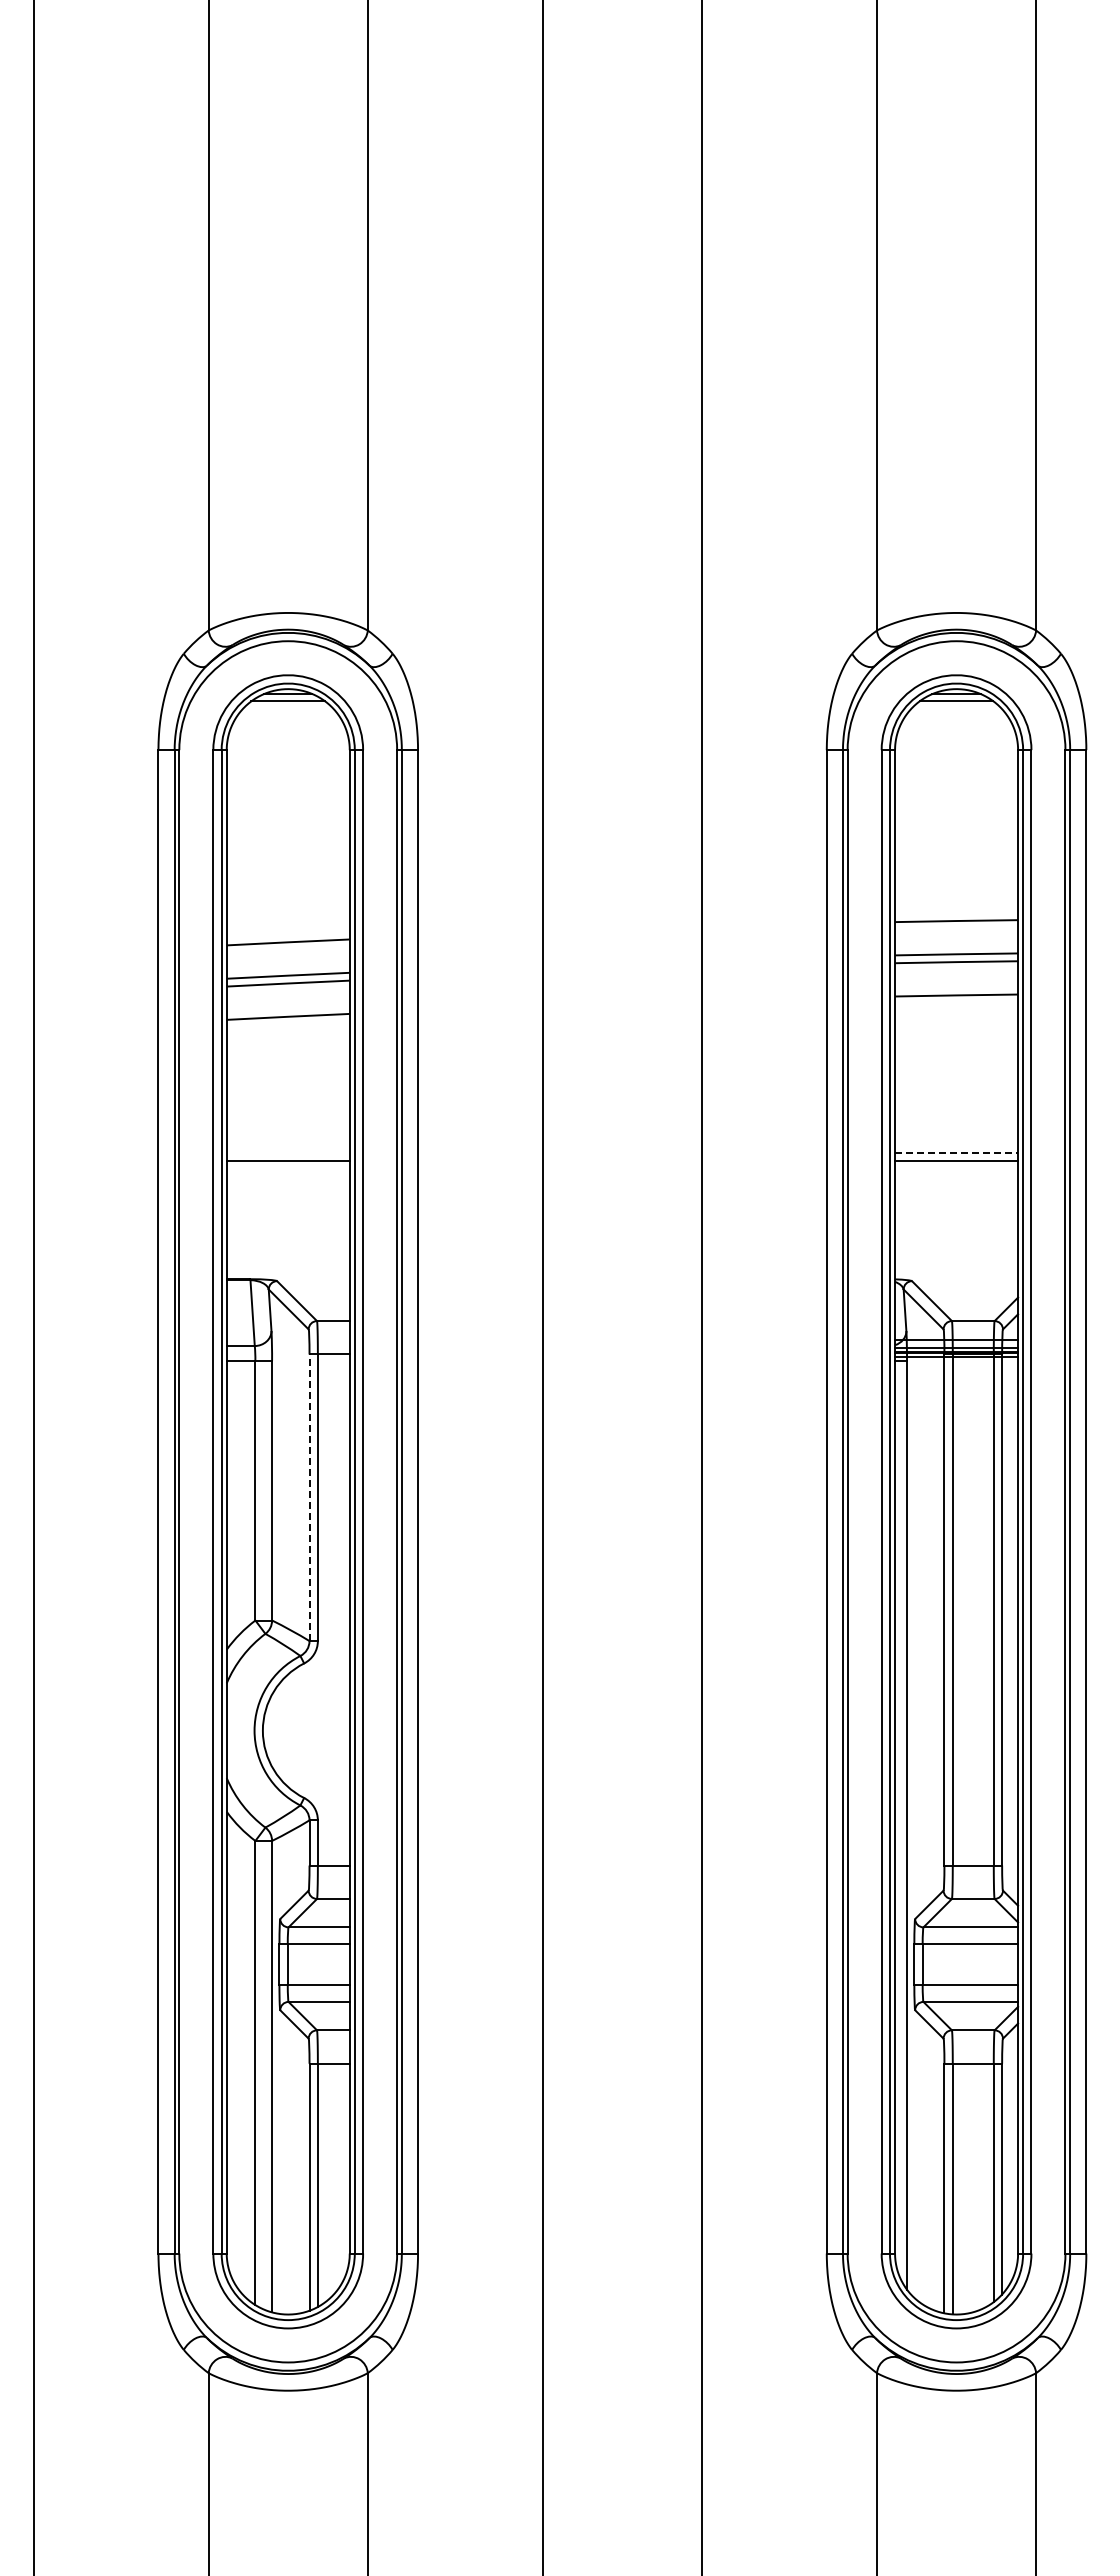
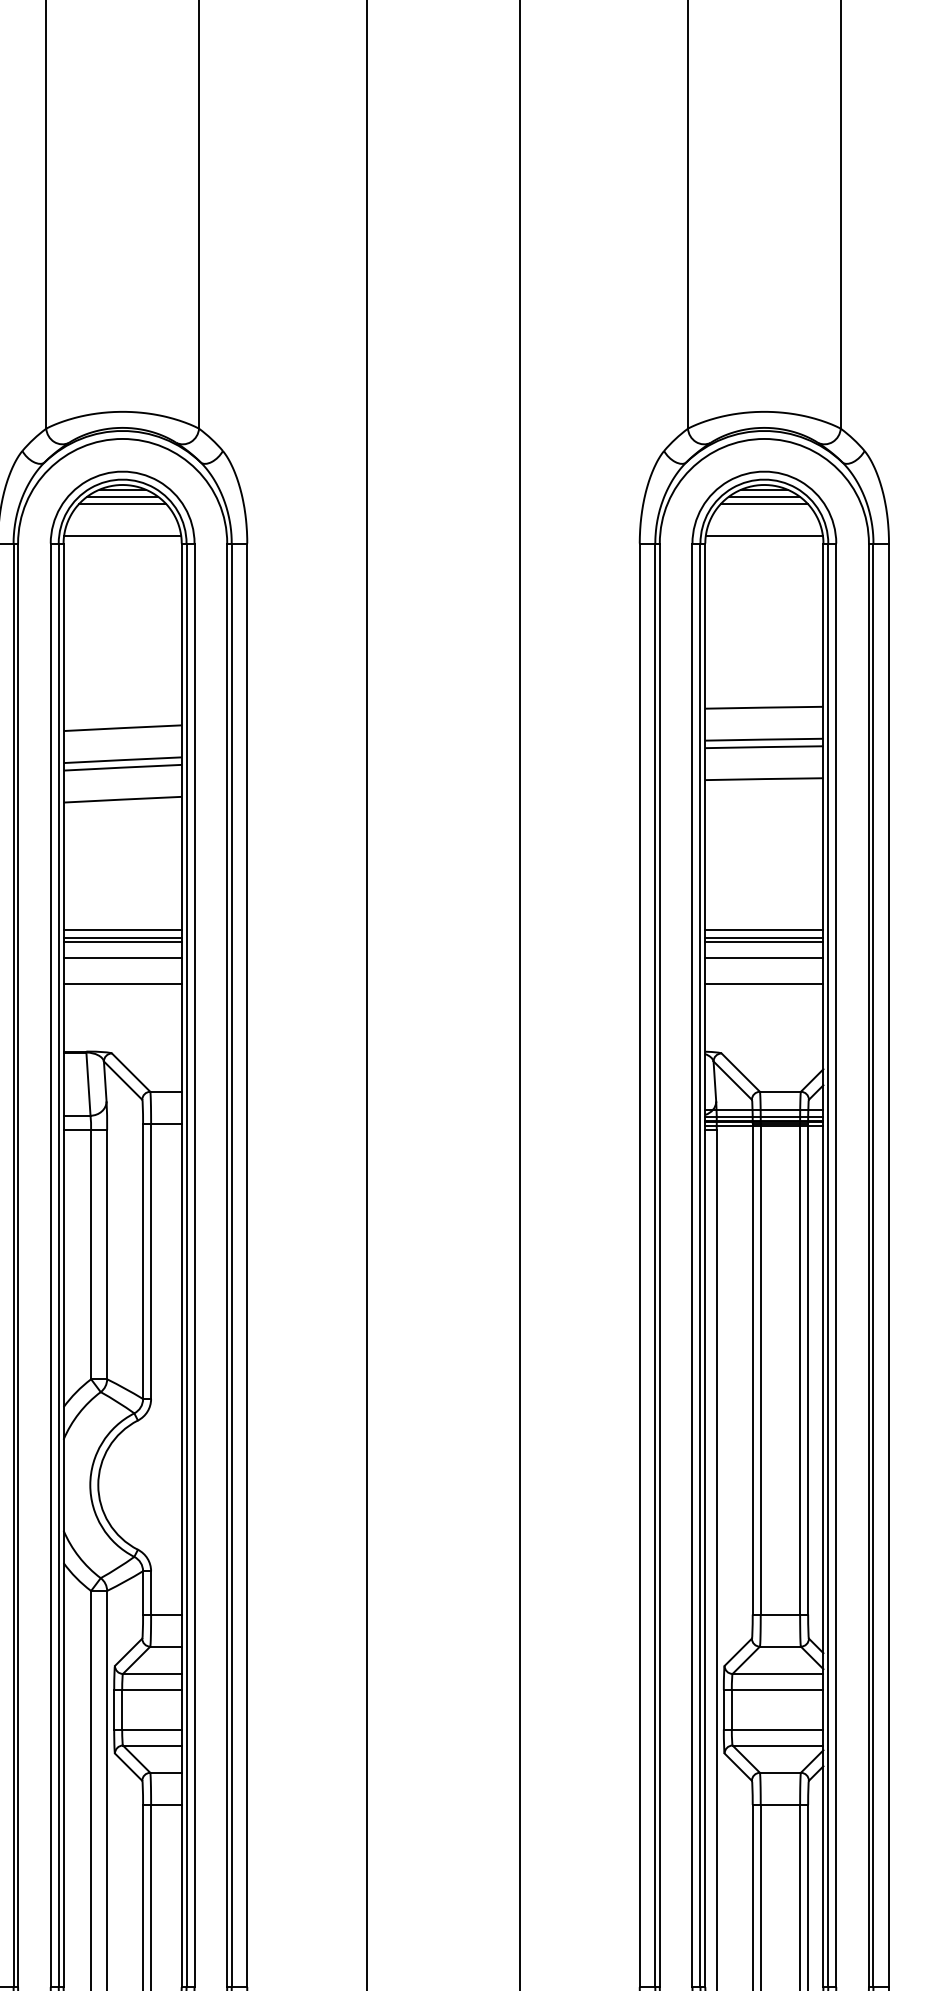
line: (287, 708) -> (121, 503), added
line: (956, 708) -> (764, 503), added
line: (288, 742) -> (122, 536), added
line: (956, 742) -> (764, 536), added
line: (287, 1153) -> (121, 930), added
line: (956, 1153) -> (764, 930), dashed -> solid
line: (287, 1165) -> (121, 942), added
line: (956, 1165) -> (764, 942), added
line: (287, 1181) -> (121, 957), added
line: (956, 1181) -> (764, 957), added
line: (287, 1208) -> (121, 983), added
line: (956, 1208) -> (764, 983), added
line: (309, 1497) -> (143, 1261), dashed -> solid

